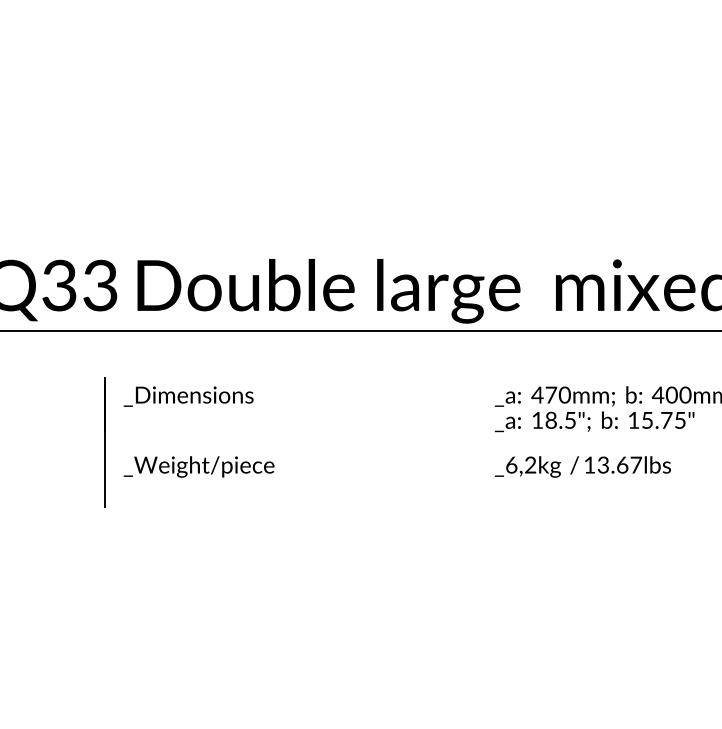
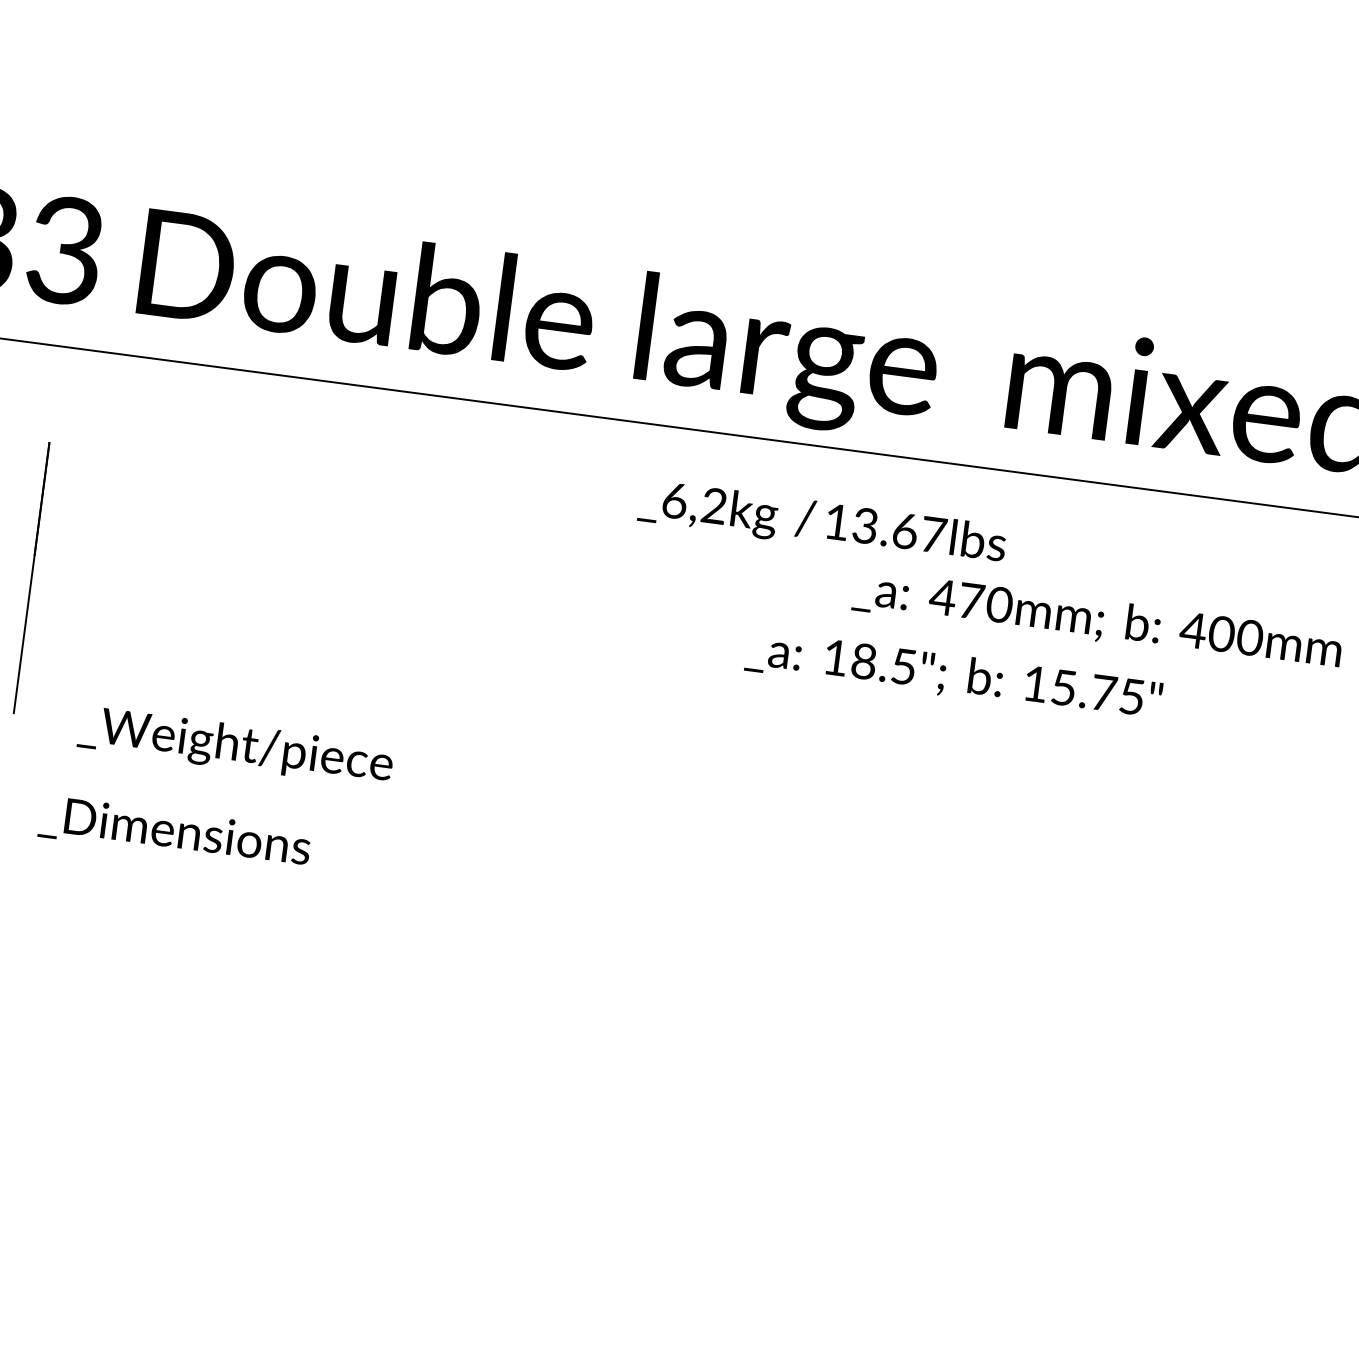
text: (188, 396) -> (174, 832), moved
text: (594, 421) -> (953, 675), moved
text: (198, 466) -> (234, 745), moved
text: (582, 466) -> (821, 523), moved

